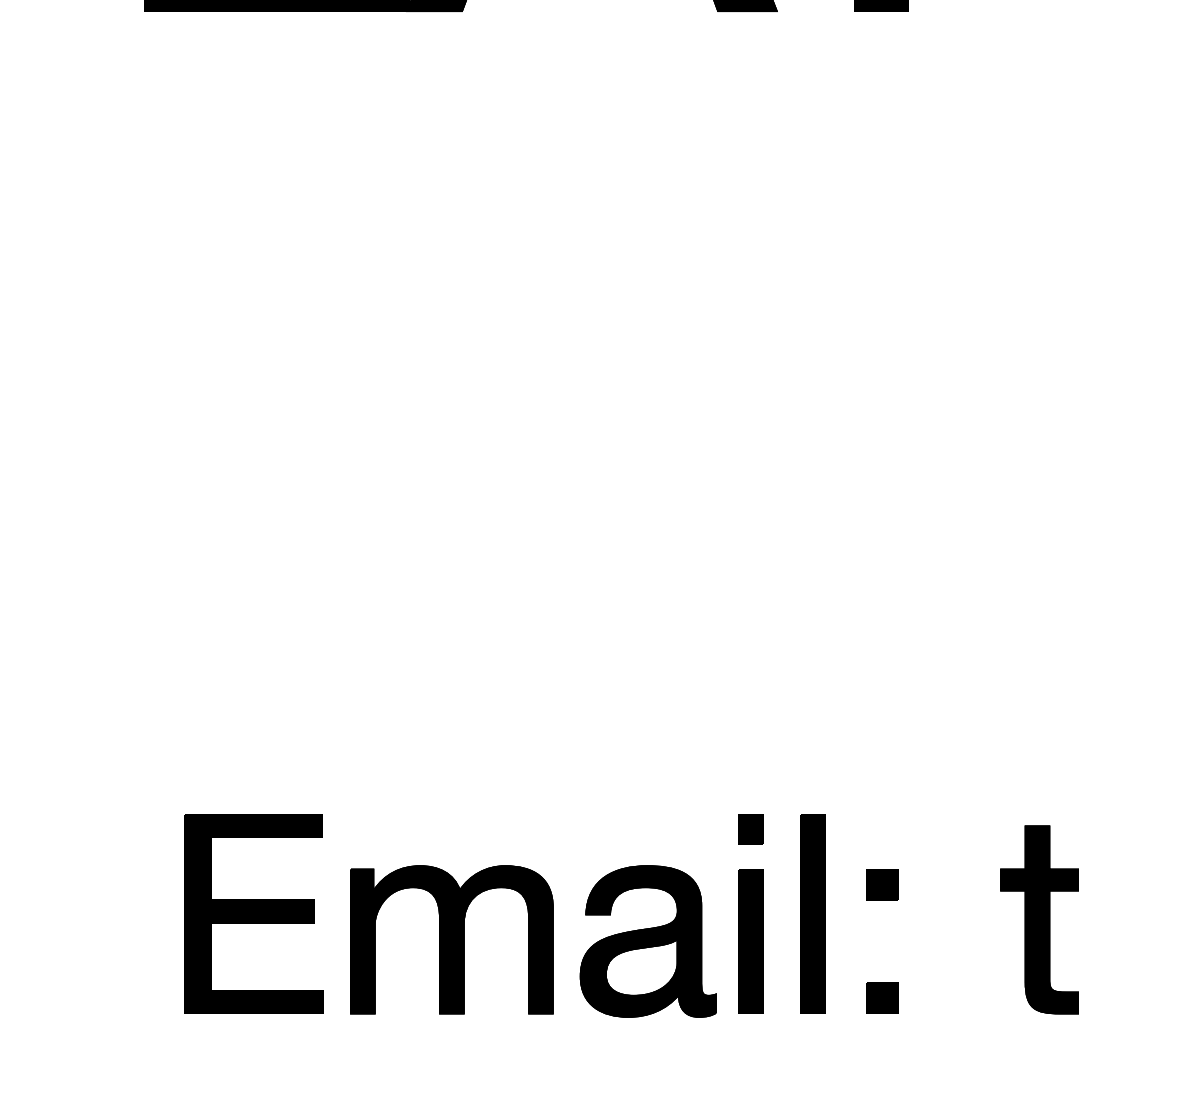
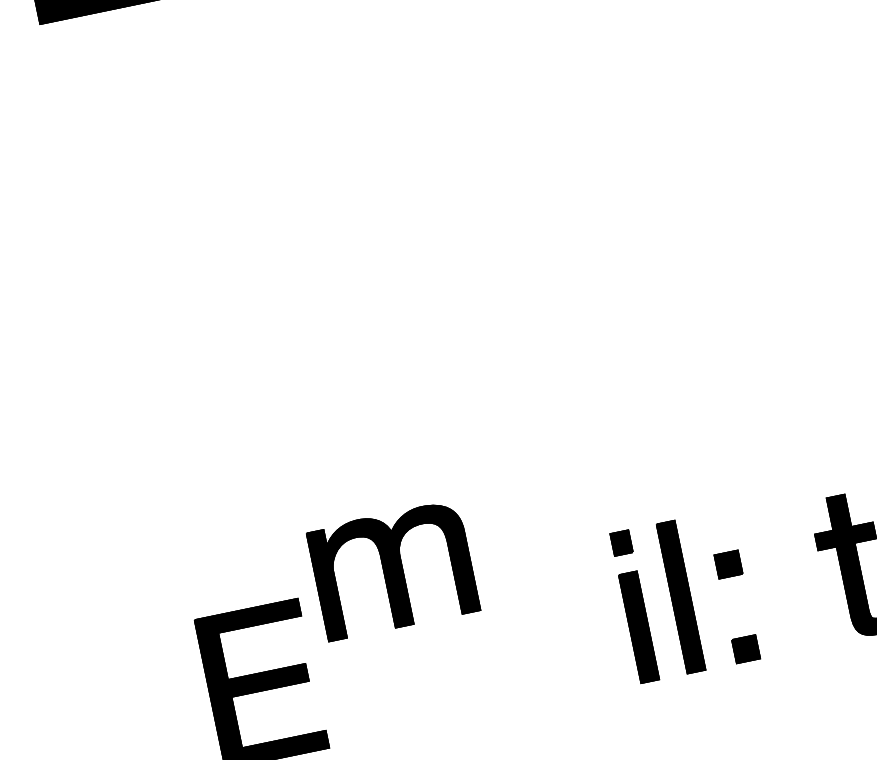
part: (451, 939) -> (392, 570), moved
part: (647, 941) -> (561, 643), removed

